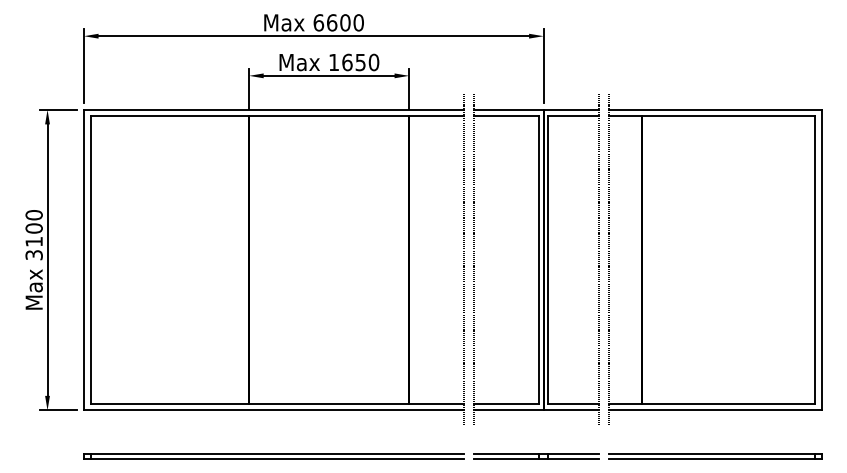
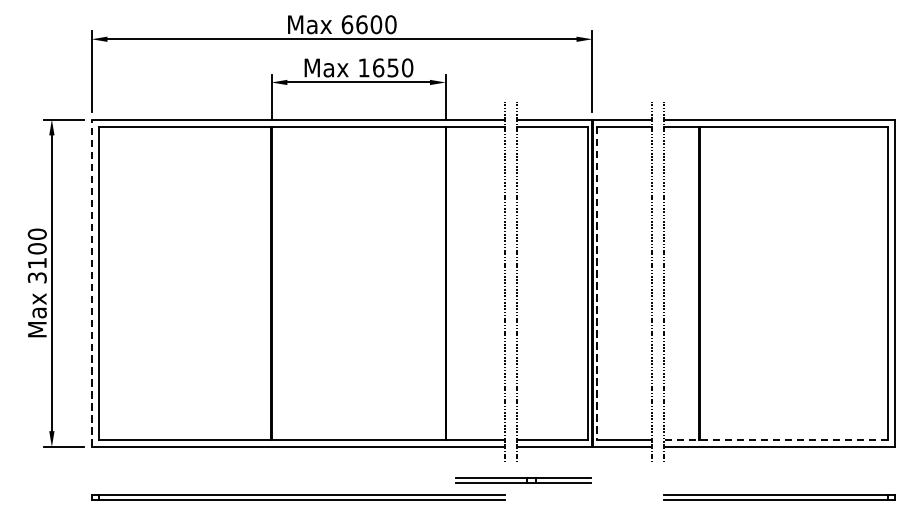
line: (84, 259) -> (92, 282), solid -> dashed
line: (548, 260) -> (597, 283), solid -> dashed
line: (711, 403) -> (775, 439), solid -> dashed
part: (536, 456) -> (523, 480), moved

